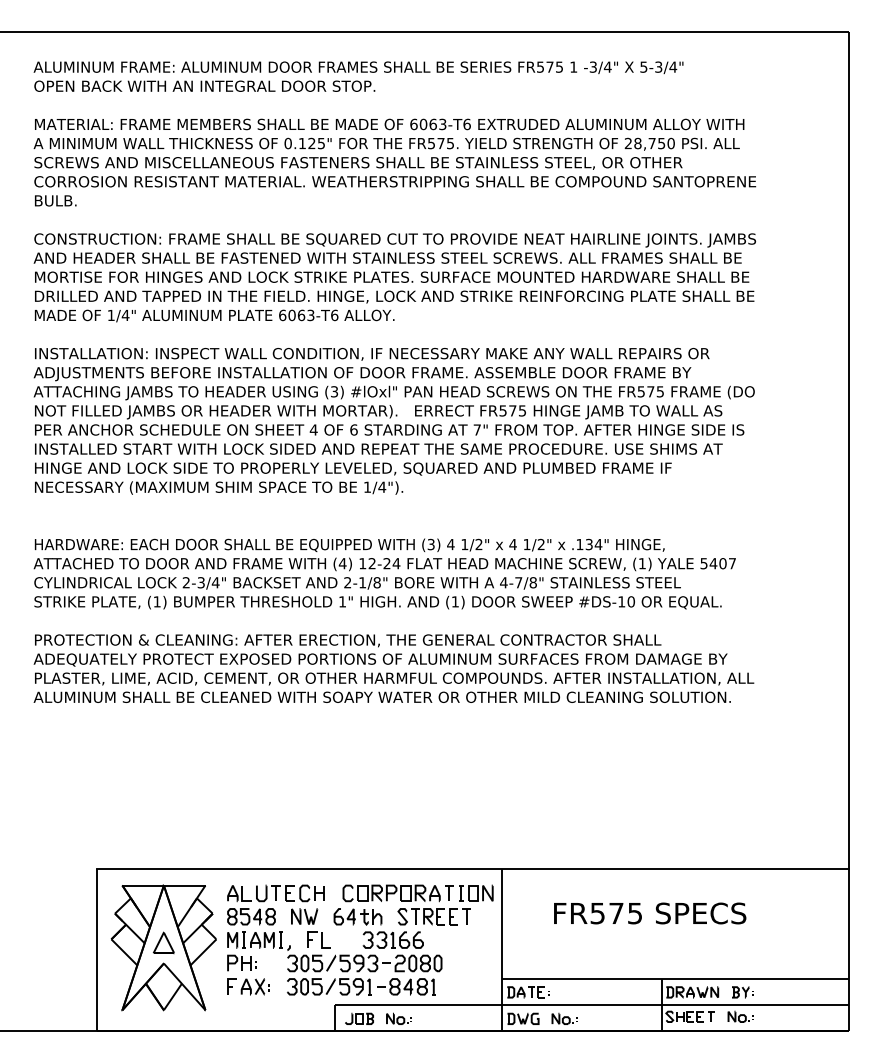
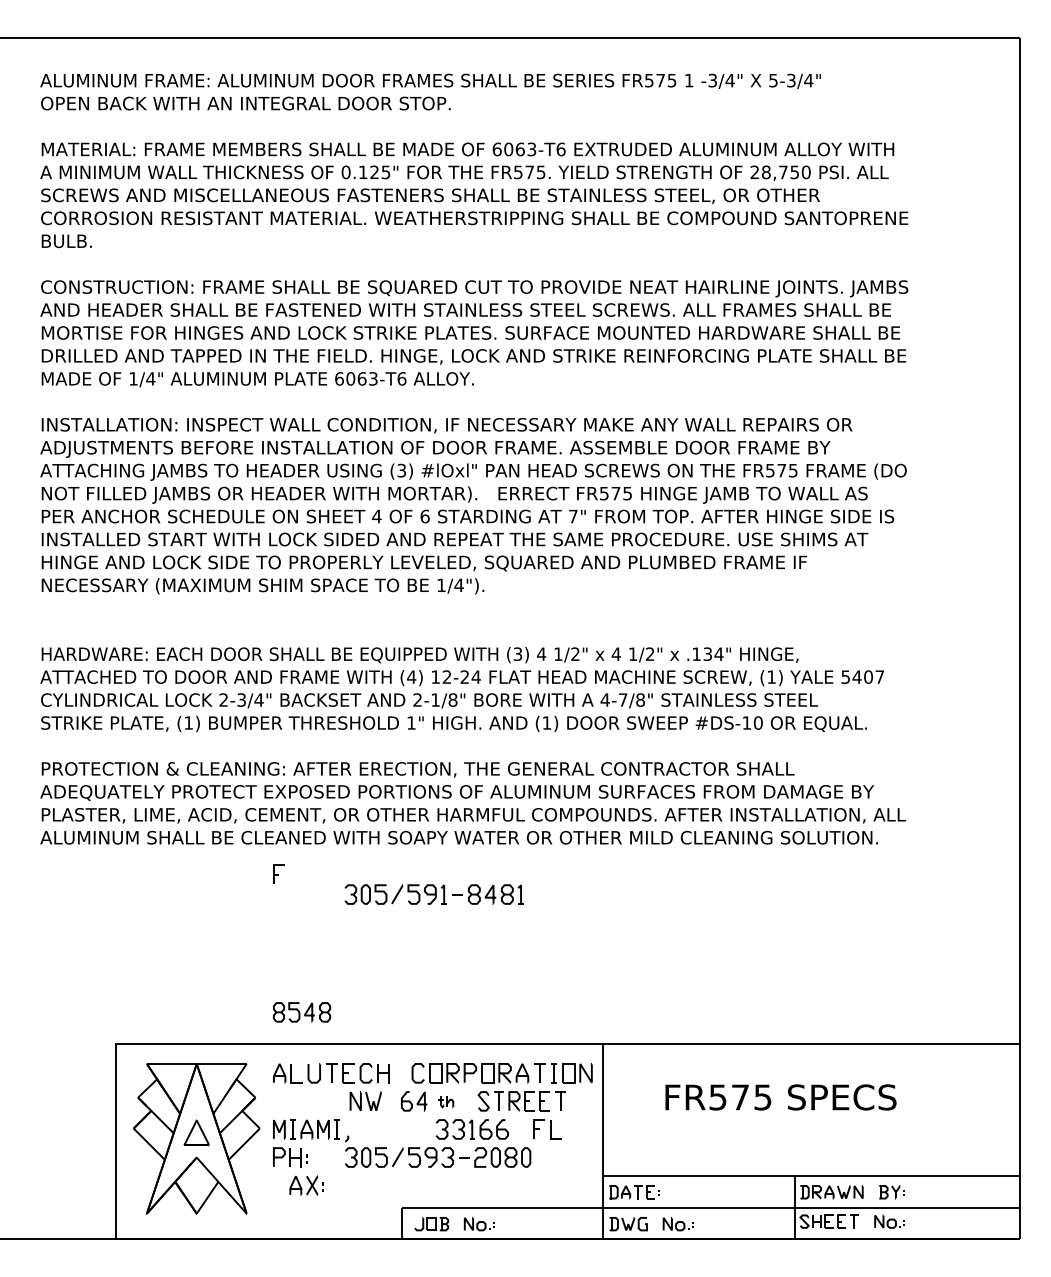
part: (251, 916) -> (302, 1012), moved
part: (370, 916) -> (445, 1101), size x0.6
part: (319, 940) -> (547, 1129), moved
part: (231, 985) -> (278, 873), moved
part: (360, 986) -> (433, 894), moved

